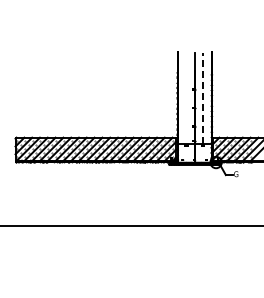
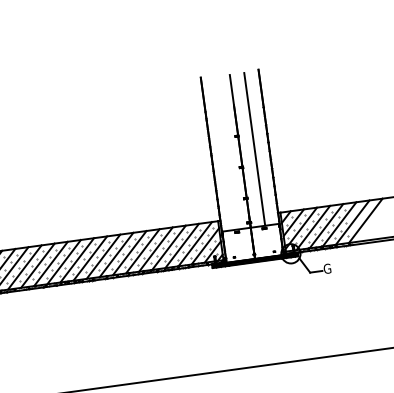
line: (203, 98) -> (254, 149), dashed -> solid

